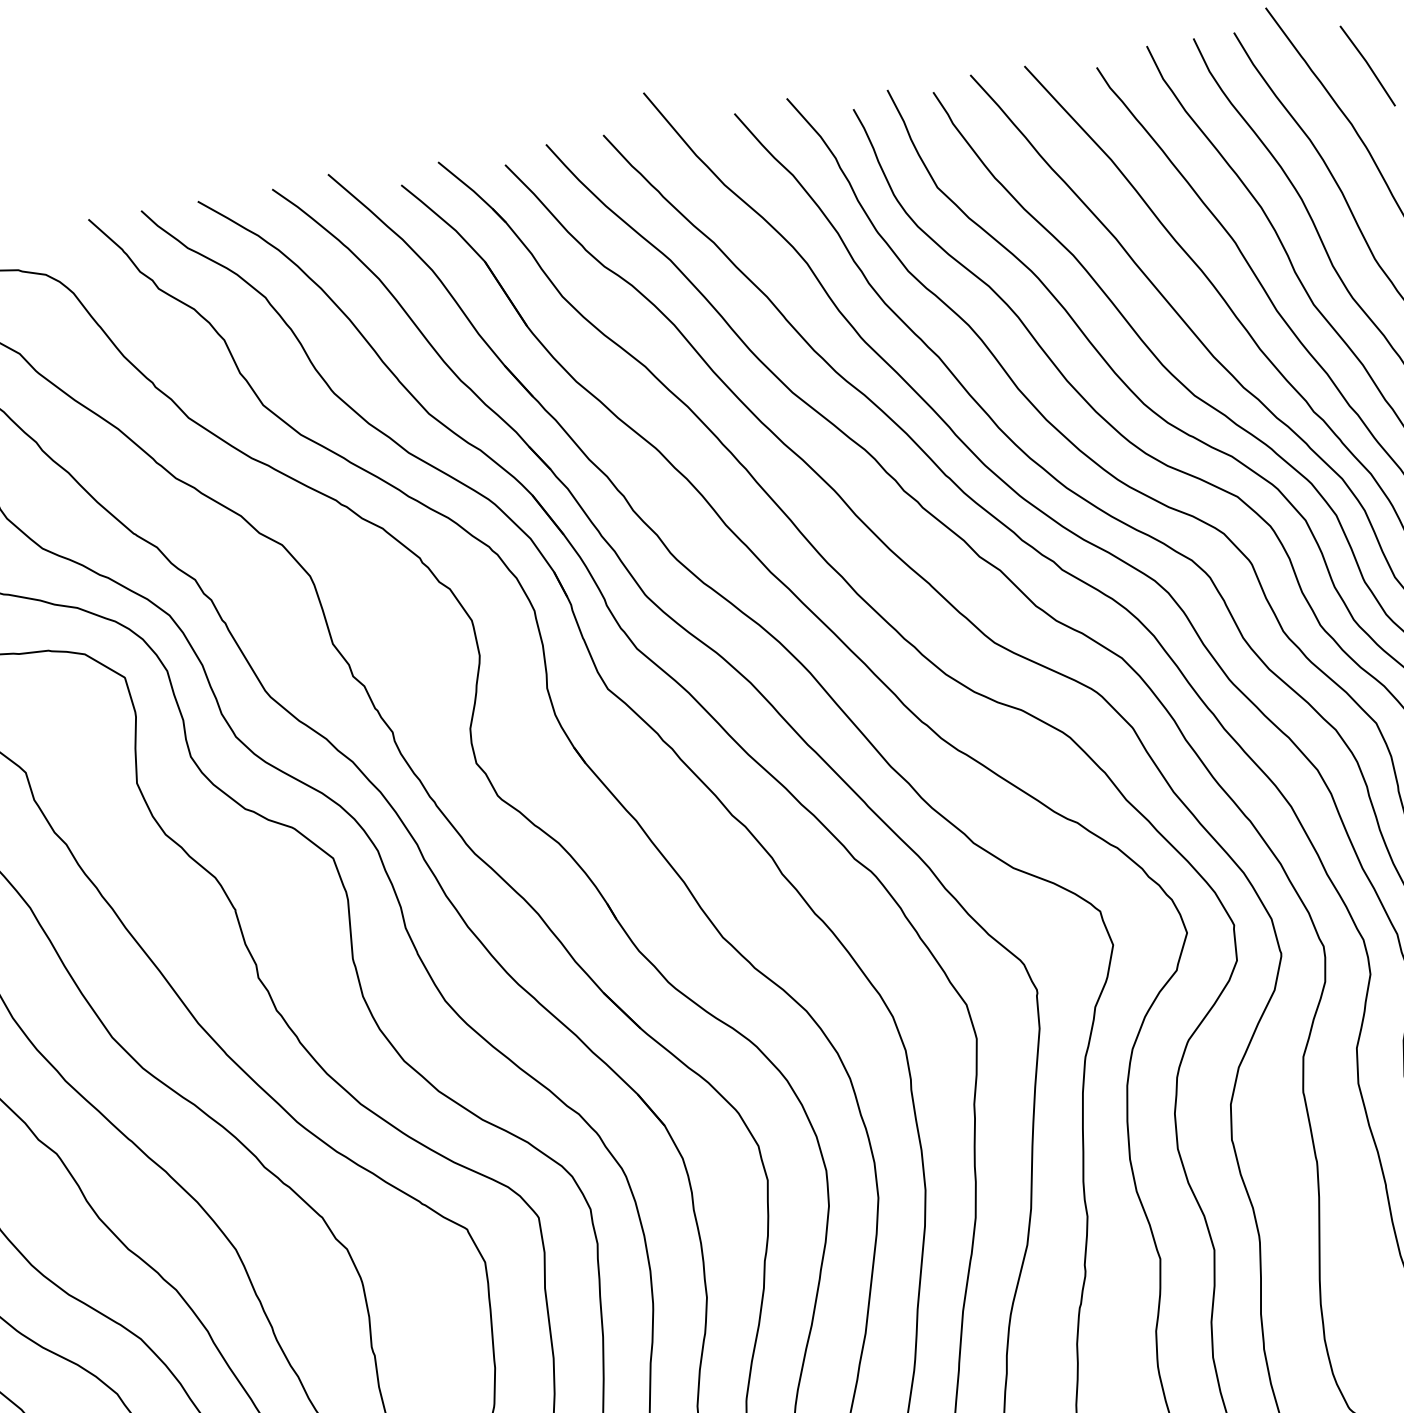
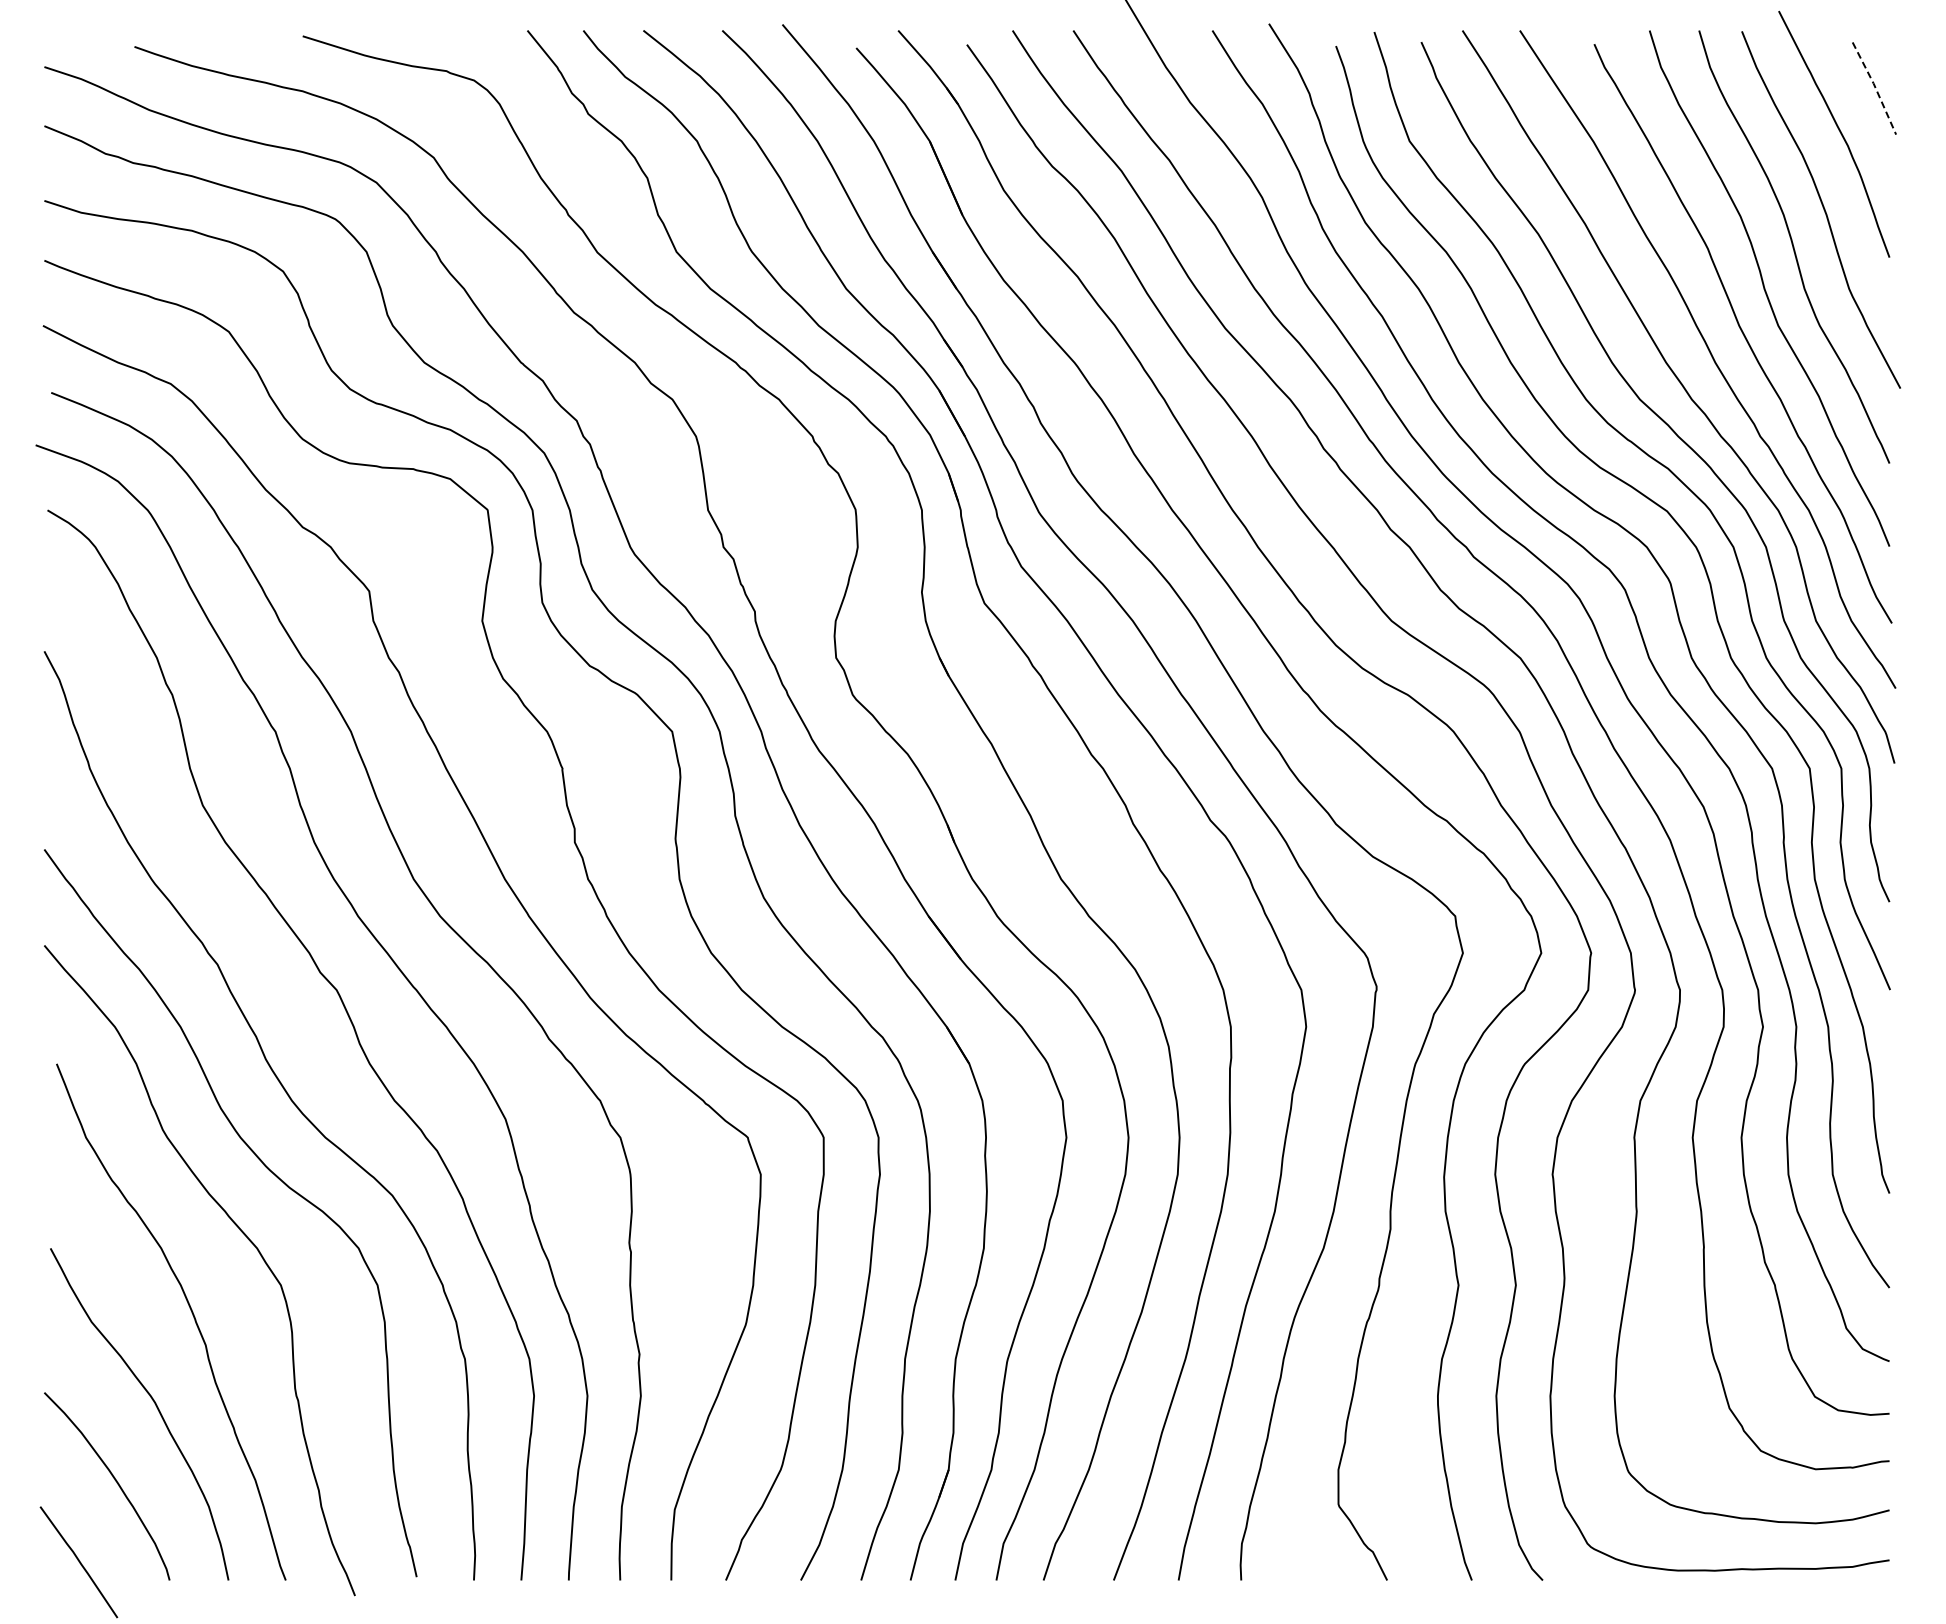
line: (1368, 64) -> (1875, 87), solid -> dashed

